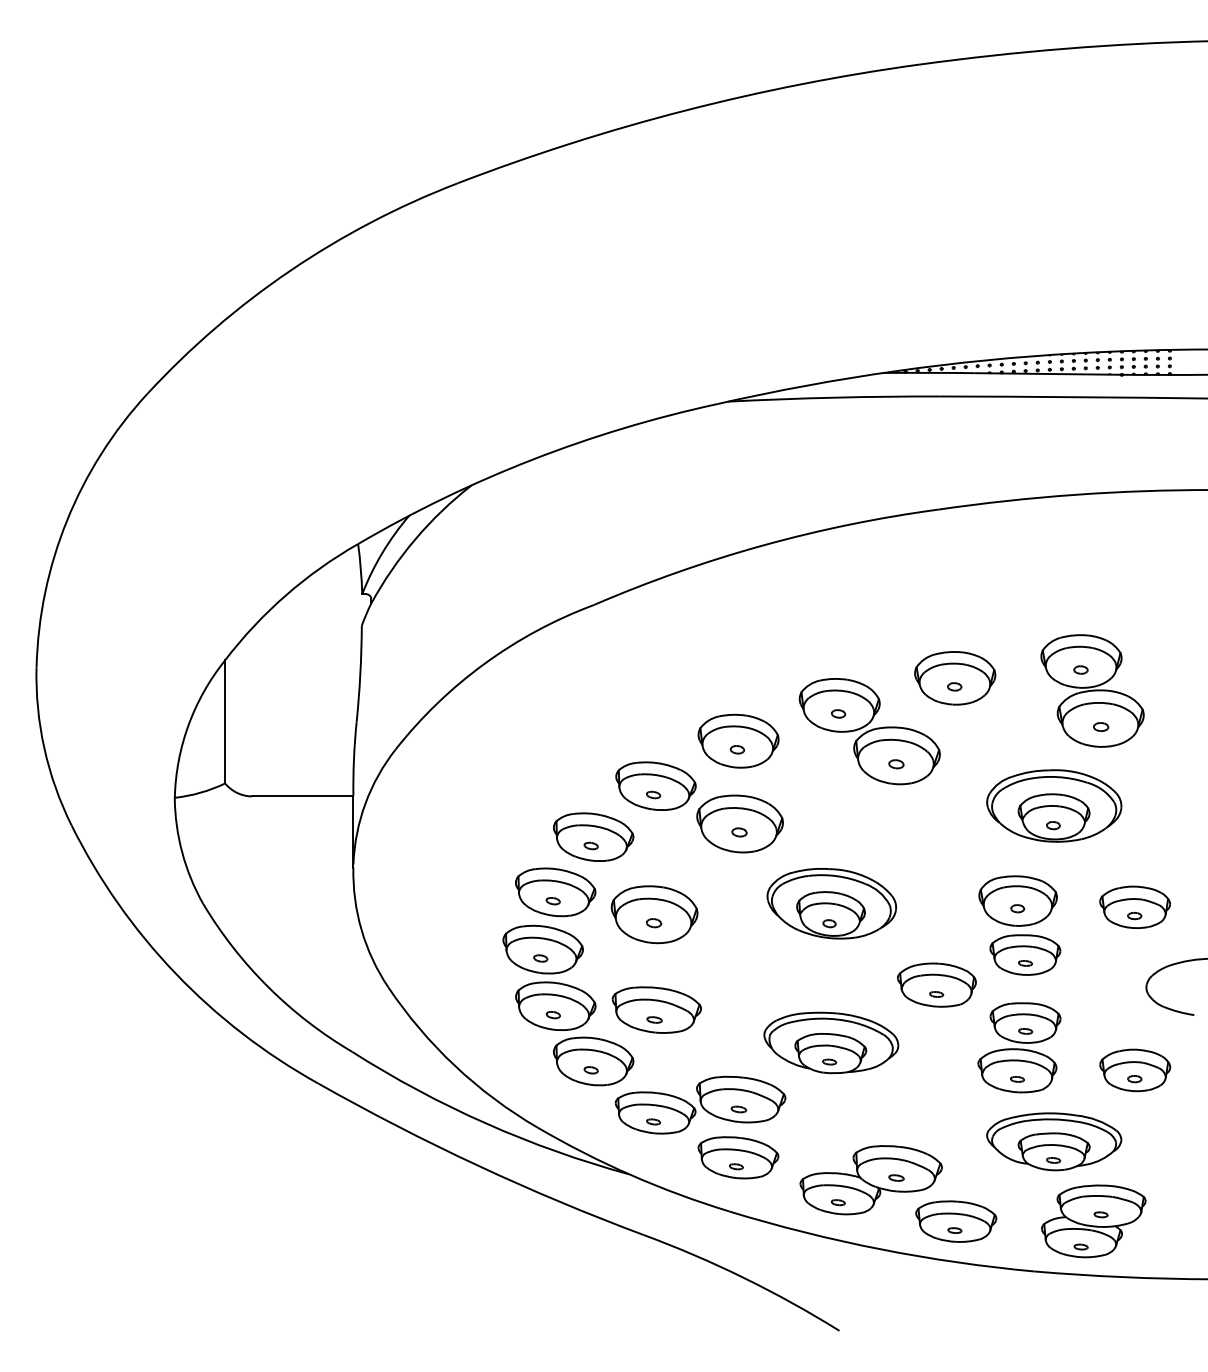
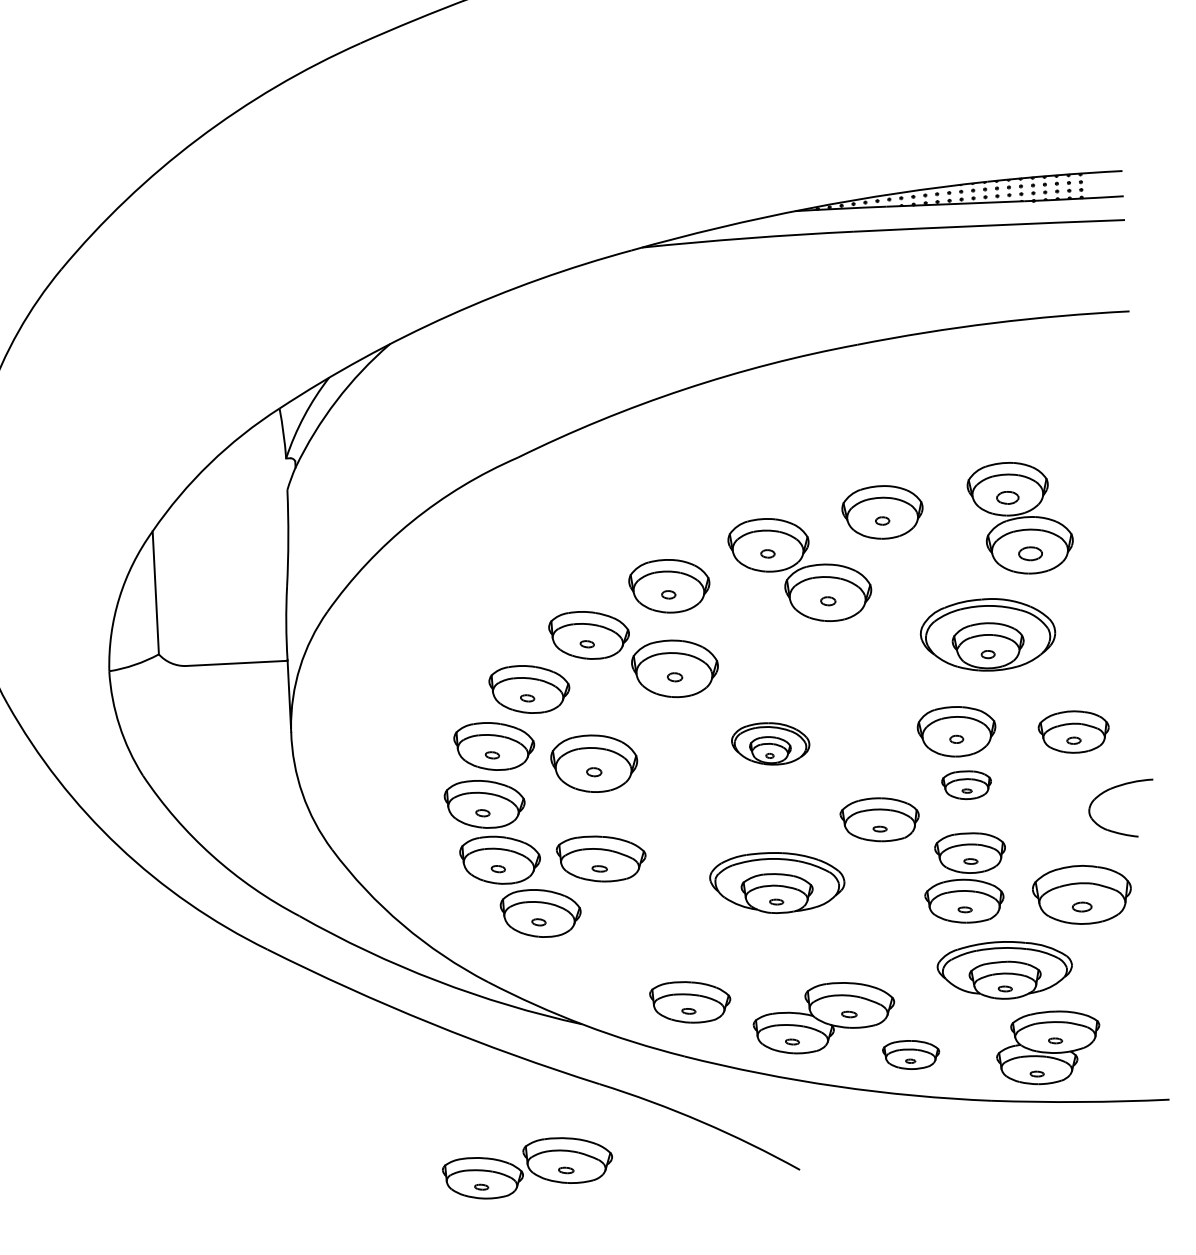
part: (1080, 669) -> (1007, 497), size x1.6
part: (1101, 726) -> (1031, 553), size x1.6
part: (831, 903) -> (770, 743), size x0.6
part: (1025, 954) -> (966, 784), size x0.7
part: (1135, 1070) -> (1082, 894), size x1.4
part: (700, 1104) -> (527, 1167), moved
part: (956, 1221) -> (911, 1054), size x0.7

